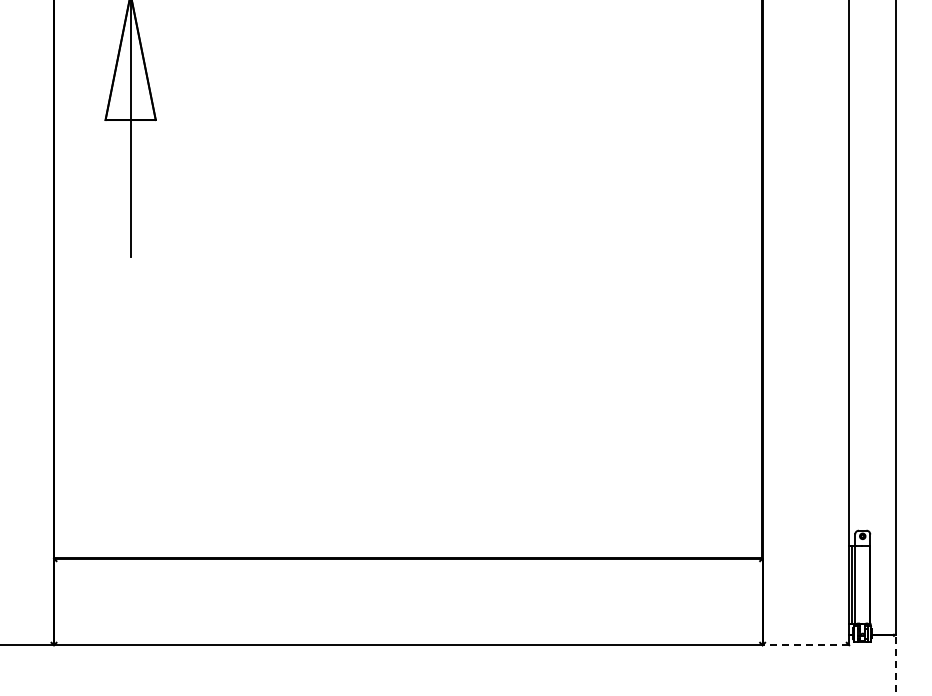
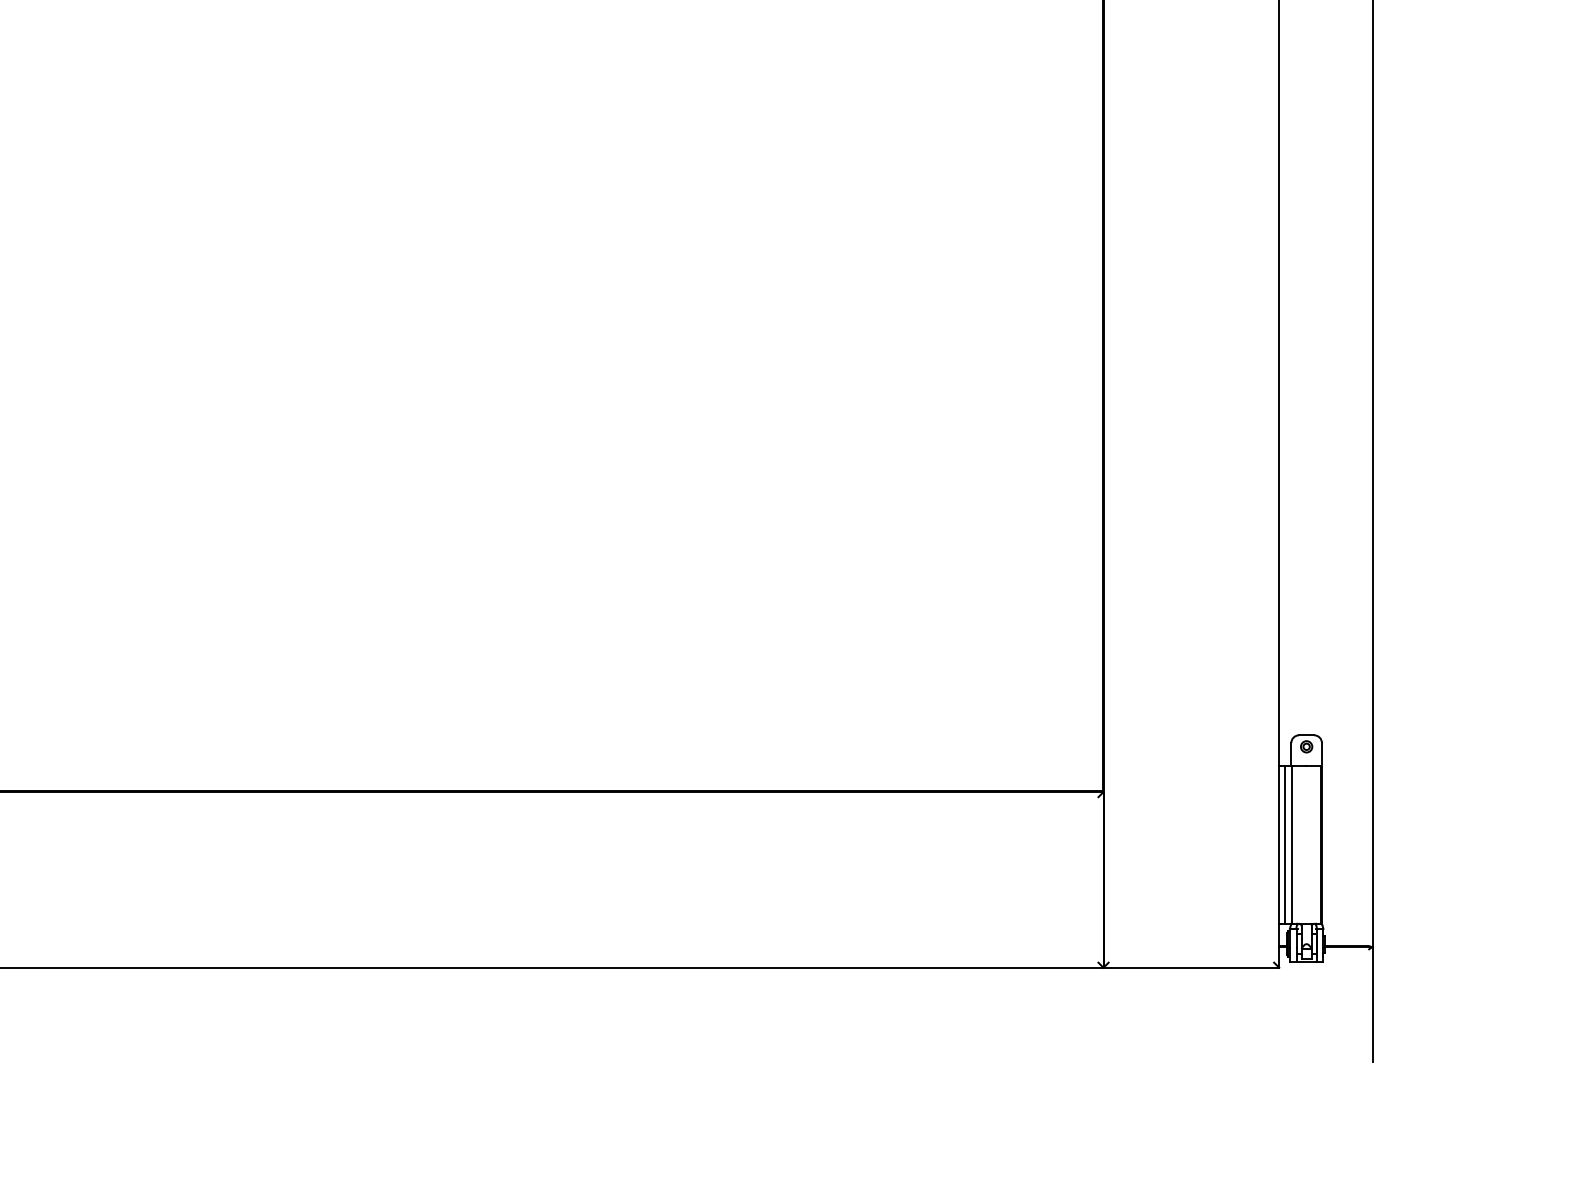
line: (805, 645) -> (1190, 968), dashed -> solid
line: (895, 662) -> (1373, 1002), dashed -> solid

